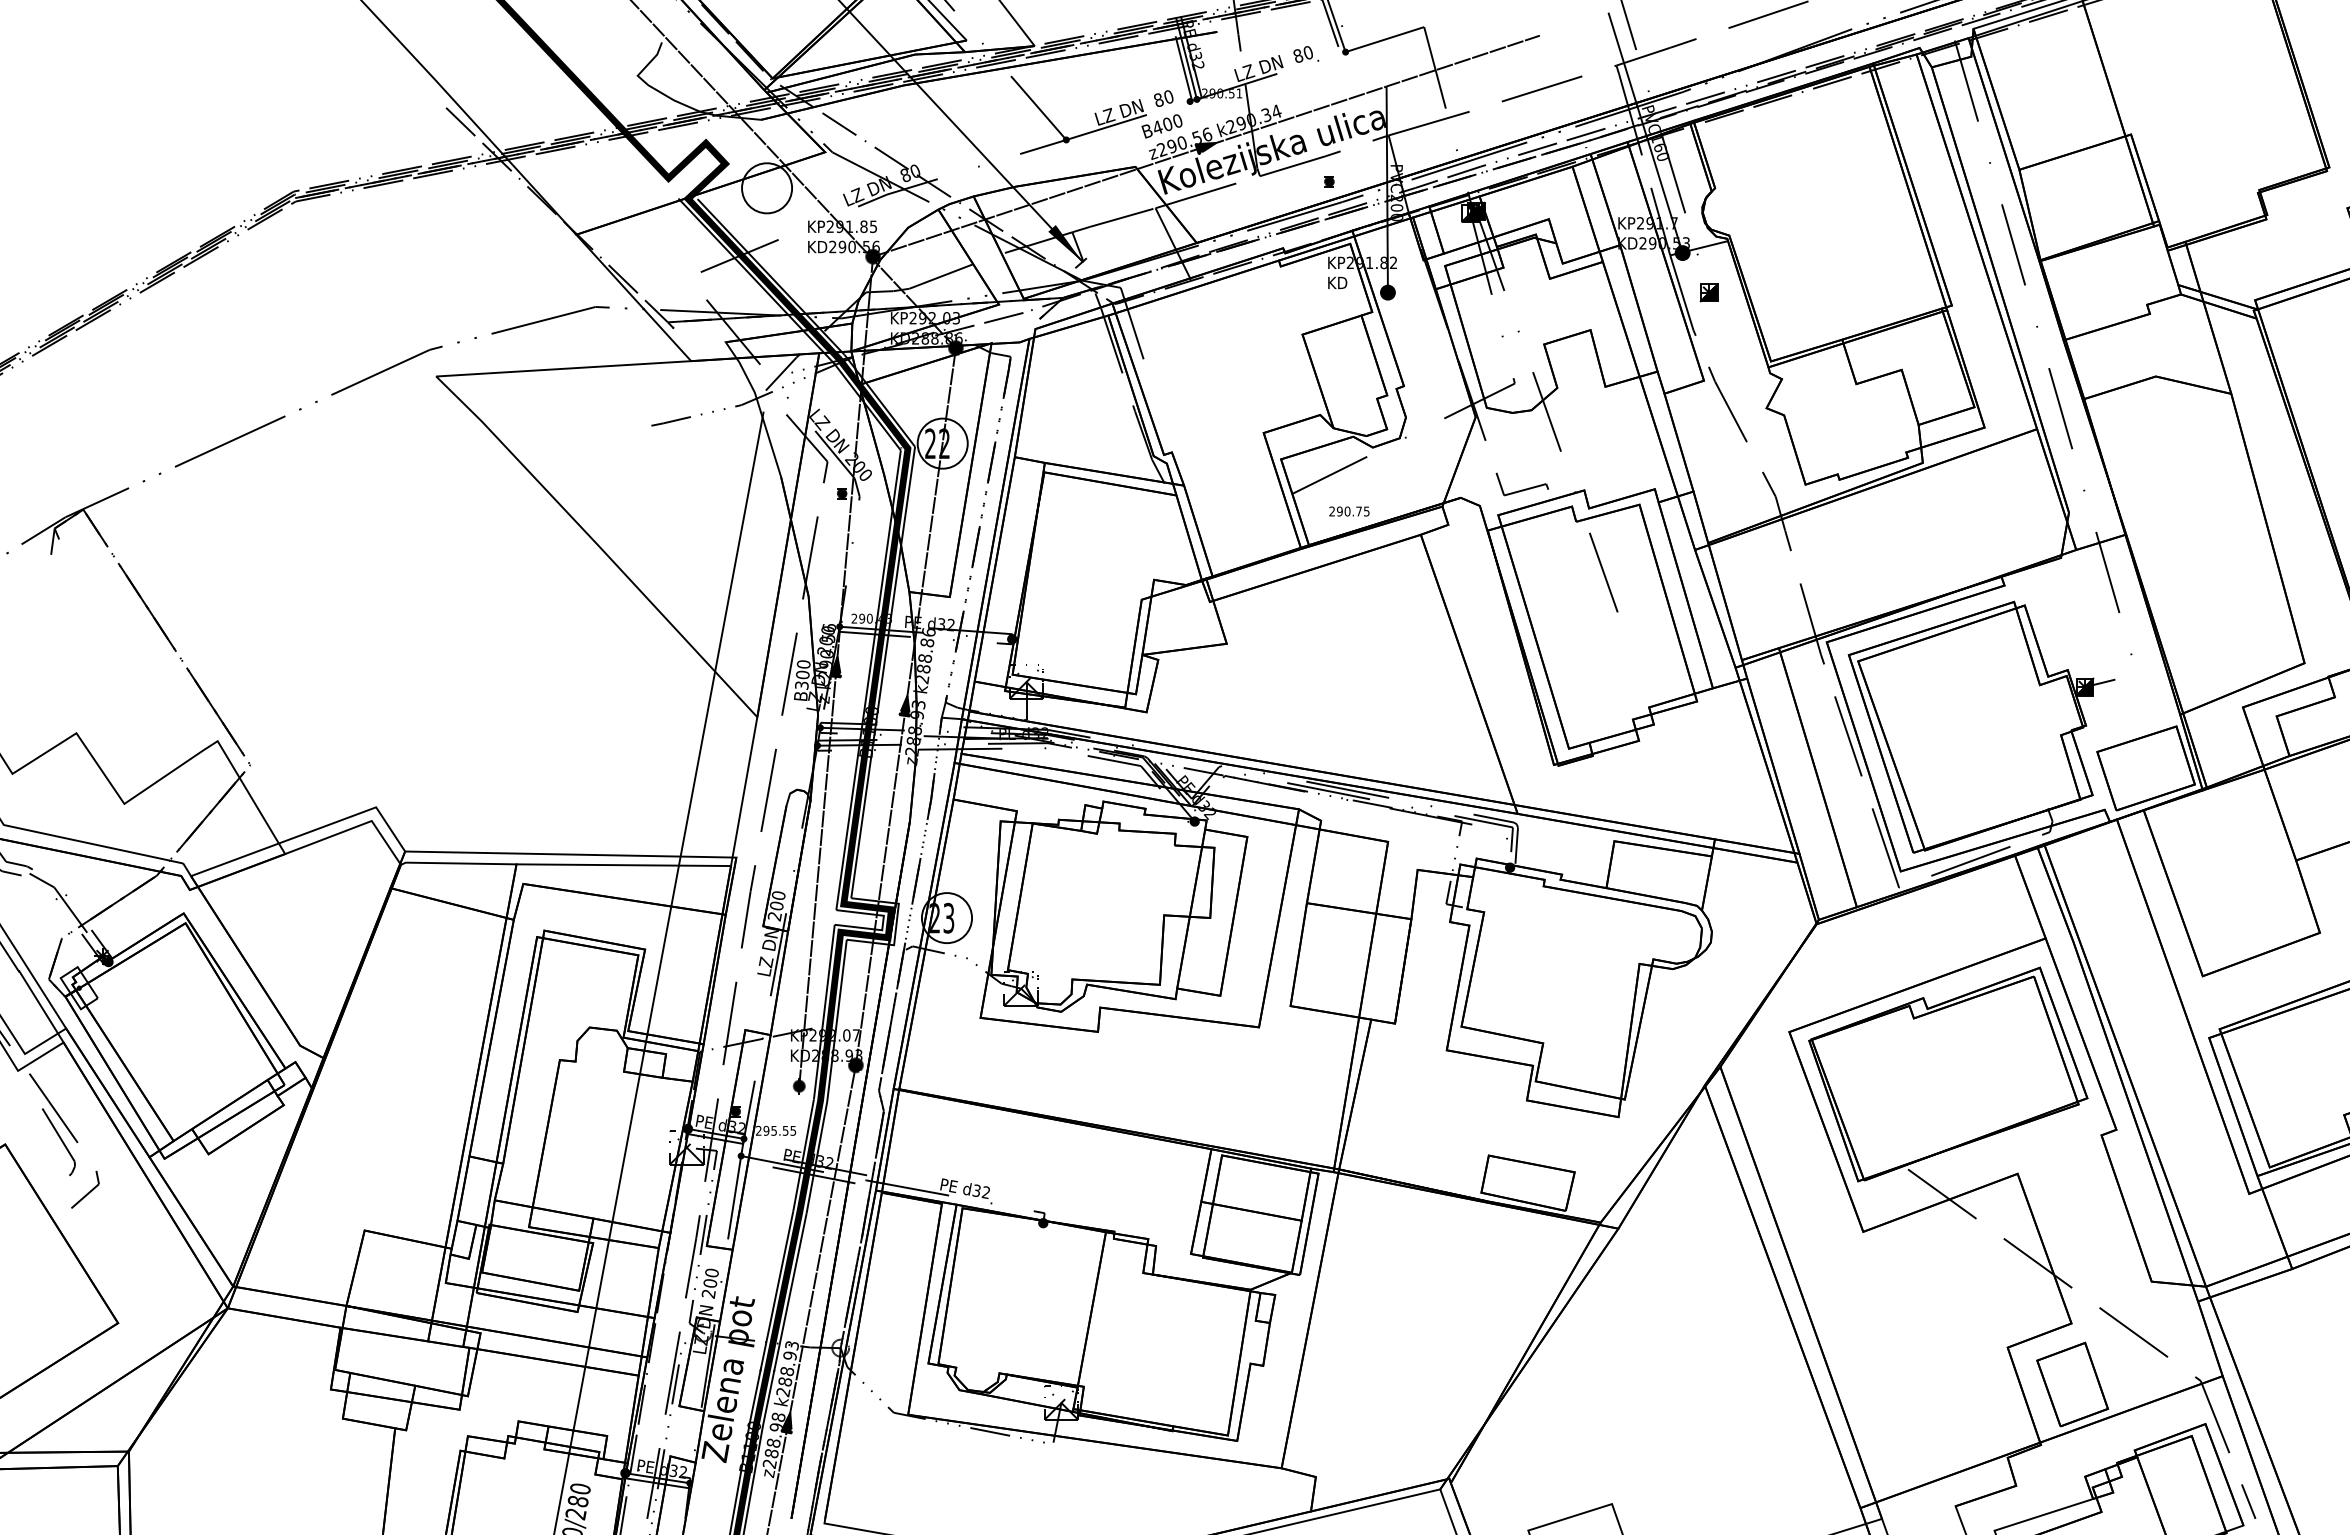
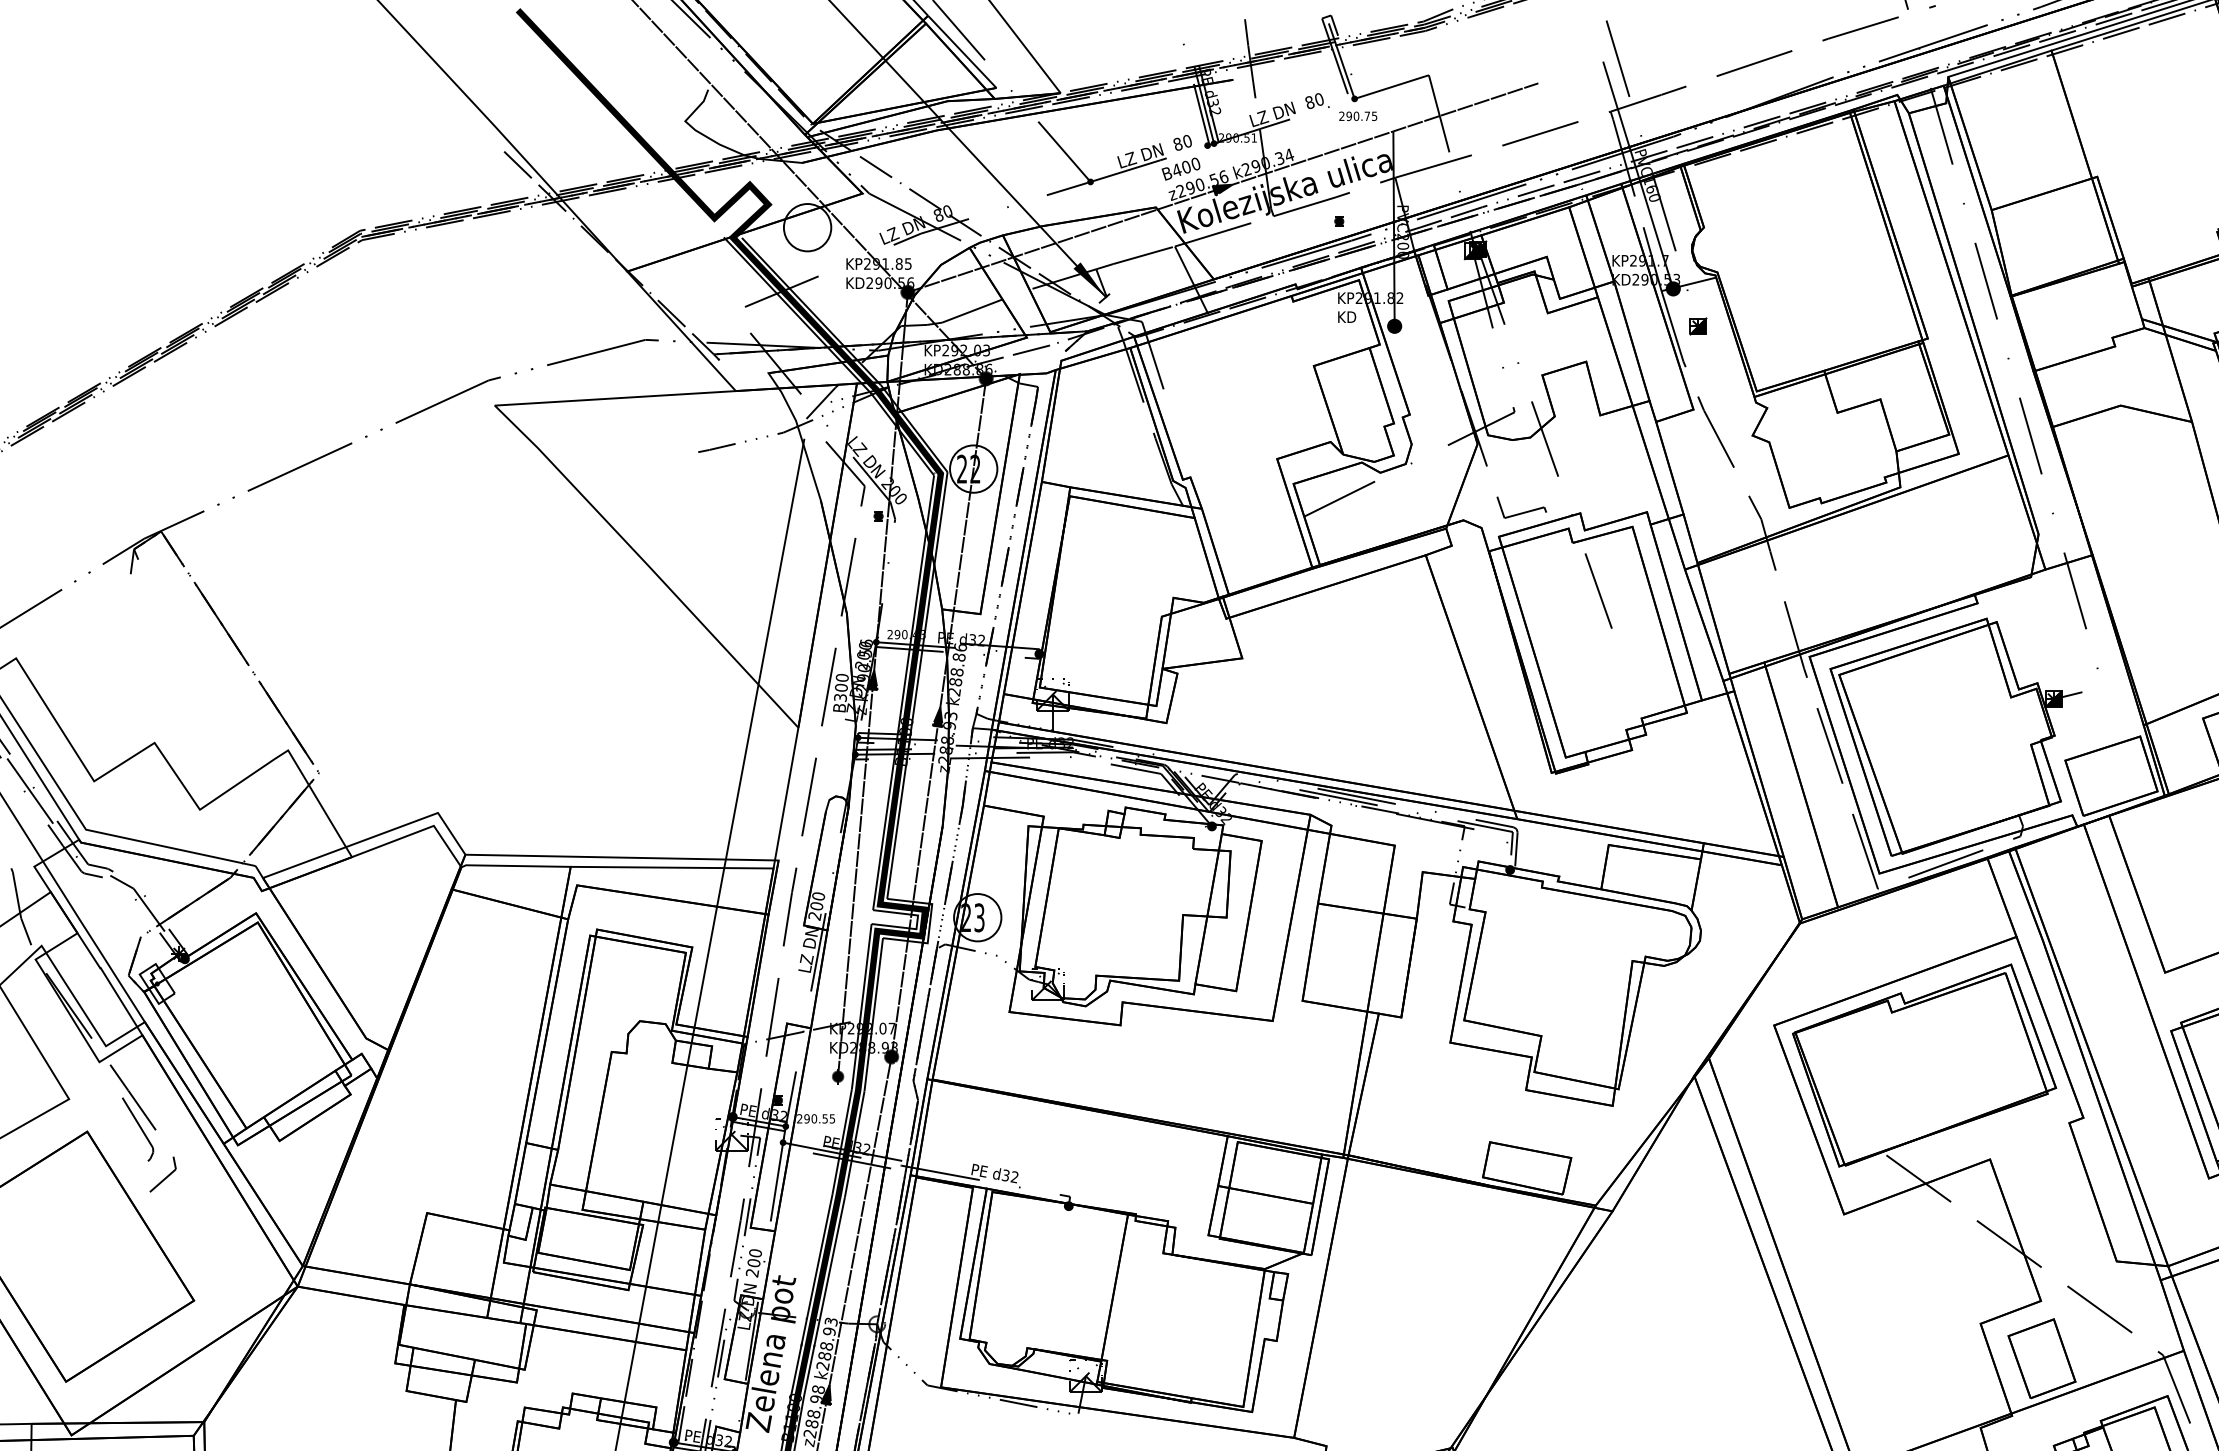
text: (1349, 511) -> (1358, 116), moved
text: (774, 1130) -> (814, 1118), 295.55 -> 290.55

